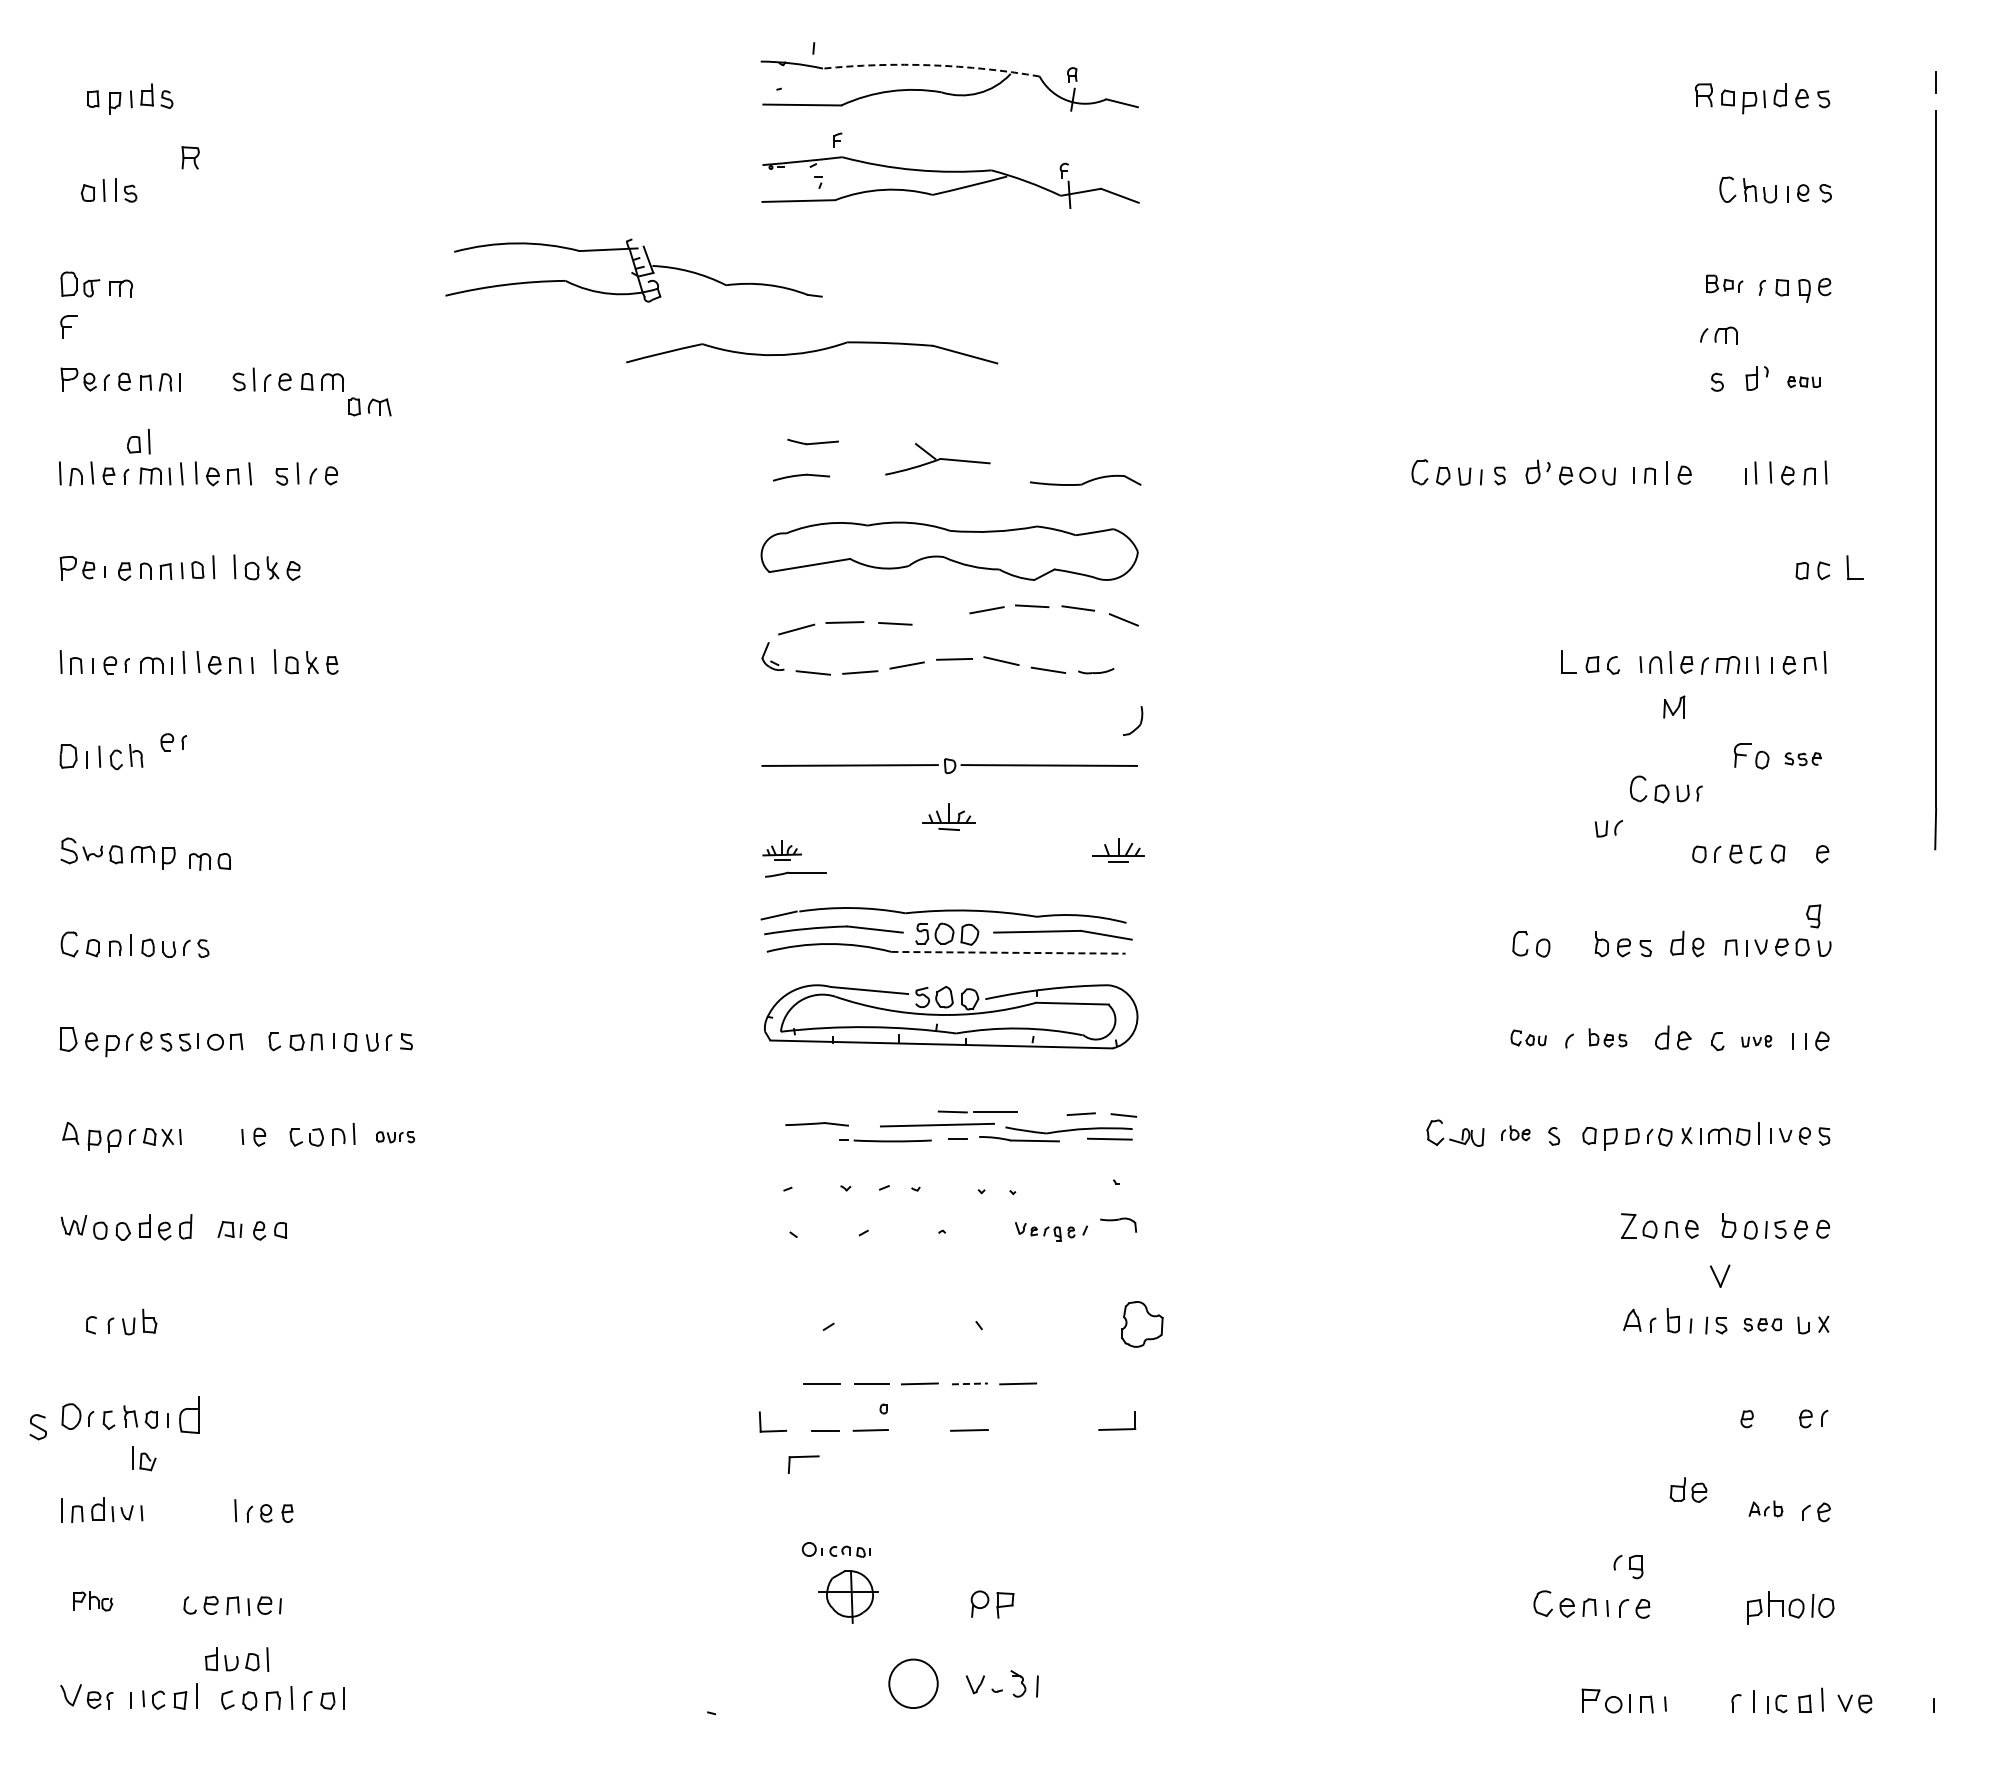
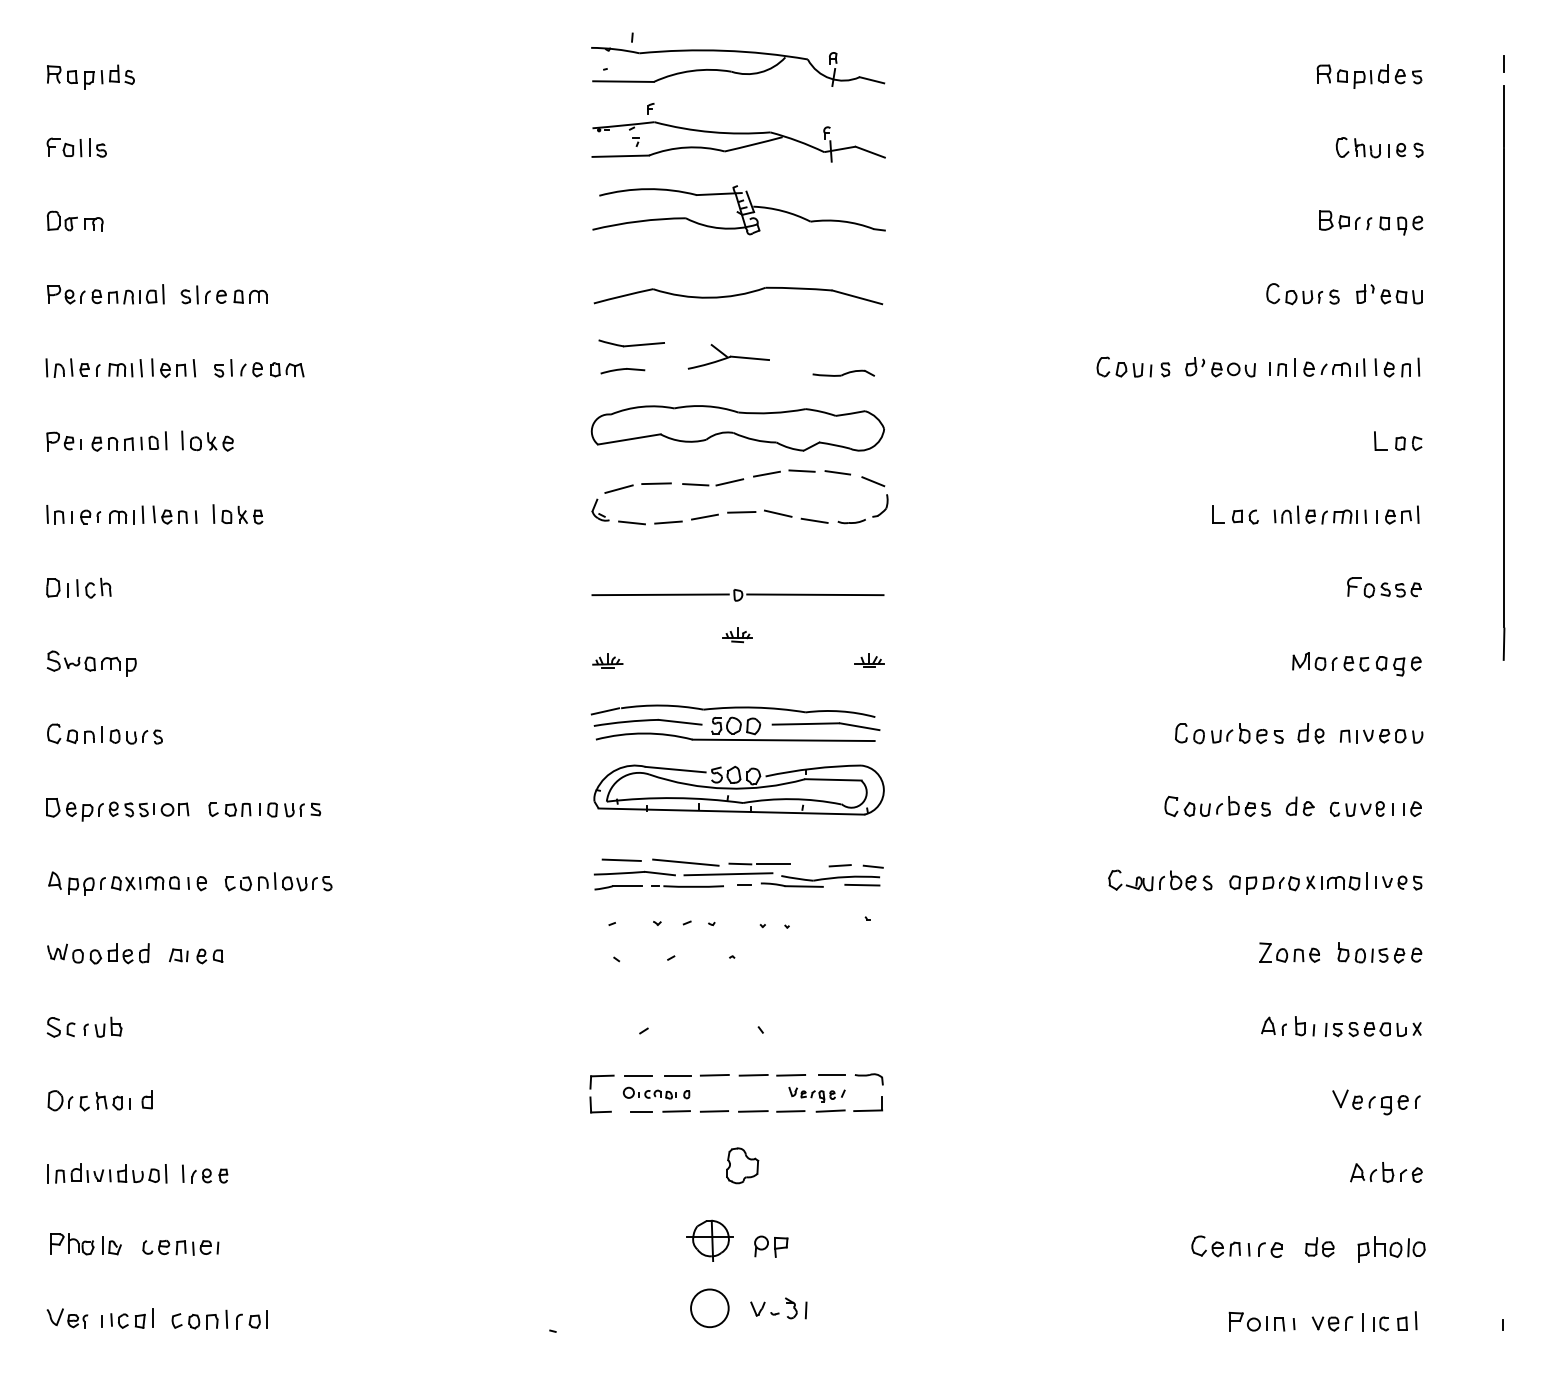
arc: (931, 65) -> (723, 50), dashed -> solid
part: (190, 157) -> (54, 74), moved
part: (633, 270) -> (738, 210), moved
part: (1724, 283) -> (1339, 220), size x1.43
part: (68, 326) -> (53, 146), moved
part: (1718, 335) -> (1335, 369), moved
part: (812, 352) -> (738, 295), moved
part: (1803, 381) -> (1401, 296), size x1.67
part: (369, 406) -> (287, 369), moved
part: (138, 441) -> (155, 294), moved
part: (812, 441) -> (631, 343), size x1.67
part: (1085, 480) -> (843, 373), size x0.71
part: (1854, 567) -> (1380, 440), moved
line: (939, 620) -> (730, 482), added
part: (1674, 706) -> (1301, 660), moved
part: (1139, 723) -> (885, 507), moved
part: (173, 742) -> (134, 576), removed
part: (1803, 758) -> (1401, 589), size x1.43
part: (1666, 789) -> (1294, 294), moved
part: (949, 817) -> (737, 635), size x0.71
part: (1608, 828) -> (1221, 736), moved
part: (1118, 850) -> (869, 660), size x0.71
part: (209, 861) -> (162, 883), moved
part: (795, 874) -> (618, 887), moved
part: (1813, 916) -> (1399, 667), moved
line: (1009, 952) -> (784, 740), dashed -> solid
part: (1528, 1037) -> (1187, 806), size x1.67
part: (1607, 1037) -> (1249, 806), size x1.43
part: (1756, 1041) -> (1364, 809), size x1.67
line: (799, 1107) -> (621, 860), added
line: (882, 1110) -> (685, 862), added
part: (816, 1124) -> (634, 873), size x1.67
part: (1515, 1132) -> (1177, 879), size x1.67
part: (395, 1136) -> (307, 883), size x1.67
part: (1118, 1224) -> (869, 1078), moved
part: (1051, 1231) -> (817, 1094), moved
part: (1719, 1275) -> (1339, 1098), moved
part: (1142, 1324) -> (742, 1165), moved
part: (1762, 1324) -> (1369, 1029), size x1.43
line: (969, 1383) -> (753, 1075), dashed -> solid
line: (1070, 1383) -> (831, 1075), added
part: (188, 1415) -> (146, 1099), size x0.62
part: (37, 1427) -> (53, 1027), moved
line: (919, 1429) -> (714, 1110), added
line: (1017, 1429) -> (790, 1110), added
line: (1069, 1429) -> (831, 1110), added
part: (803, 1457) -> (601, 1076), moved
part: (144, 1458) -> (112, 1245), moved
part: (1688, 1489) -> (1319, 1246), moved
part: (1765, 1508) -> (1371, 1172), size x1.67
part: (835, 1549) -> (649, 1092), moved
part: (1628, 1566) -> (1380, 1105), moved
part: (848, 1596) -> (709, 1240), moved
part: (92, 1601) -> (71, 1244), size x1.43
part: (237, 1659) -> (142, 1173), moved
part: (1854, 1703) -> (1325, 1323), moved

